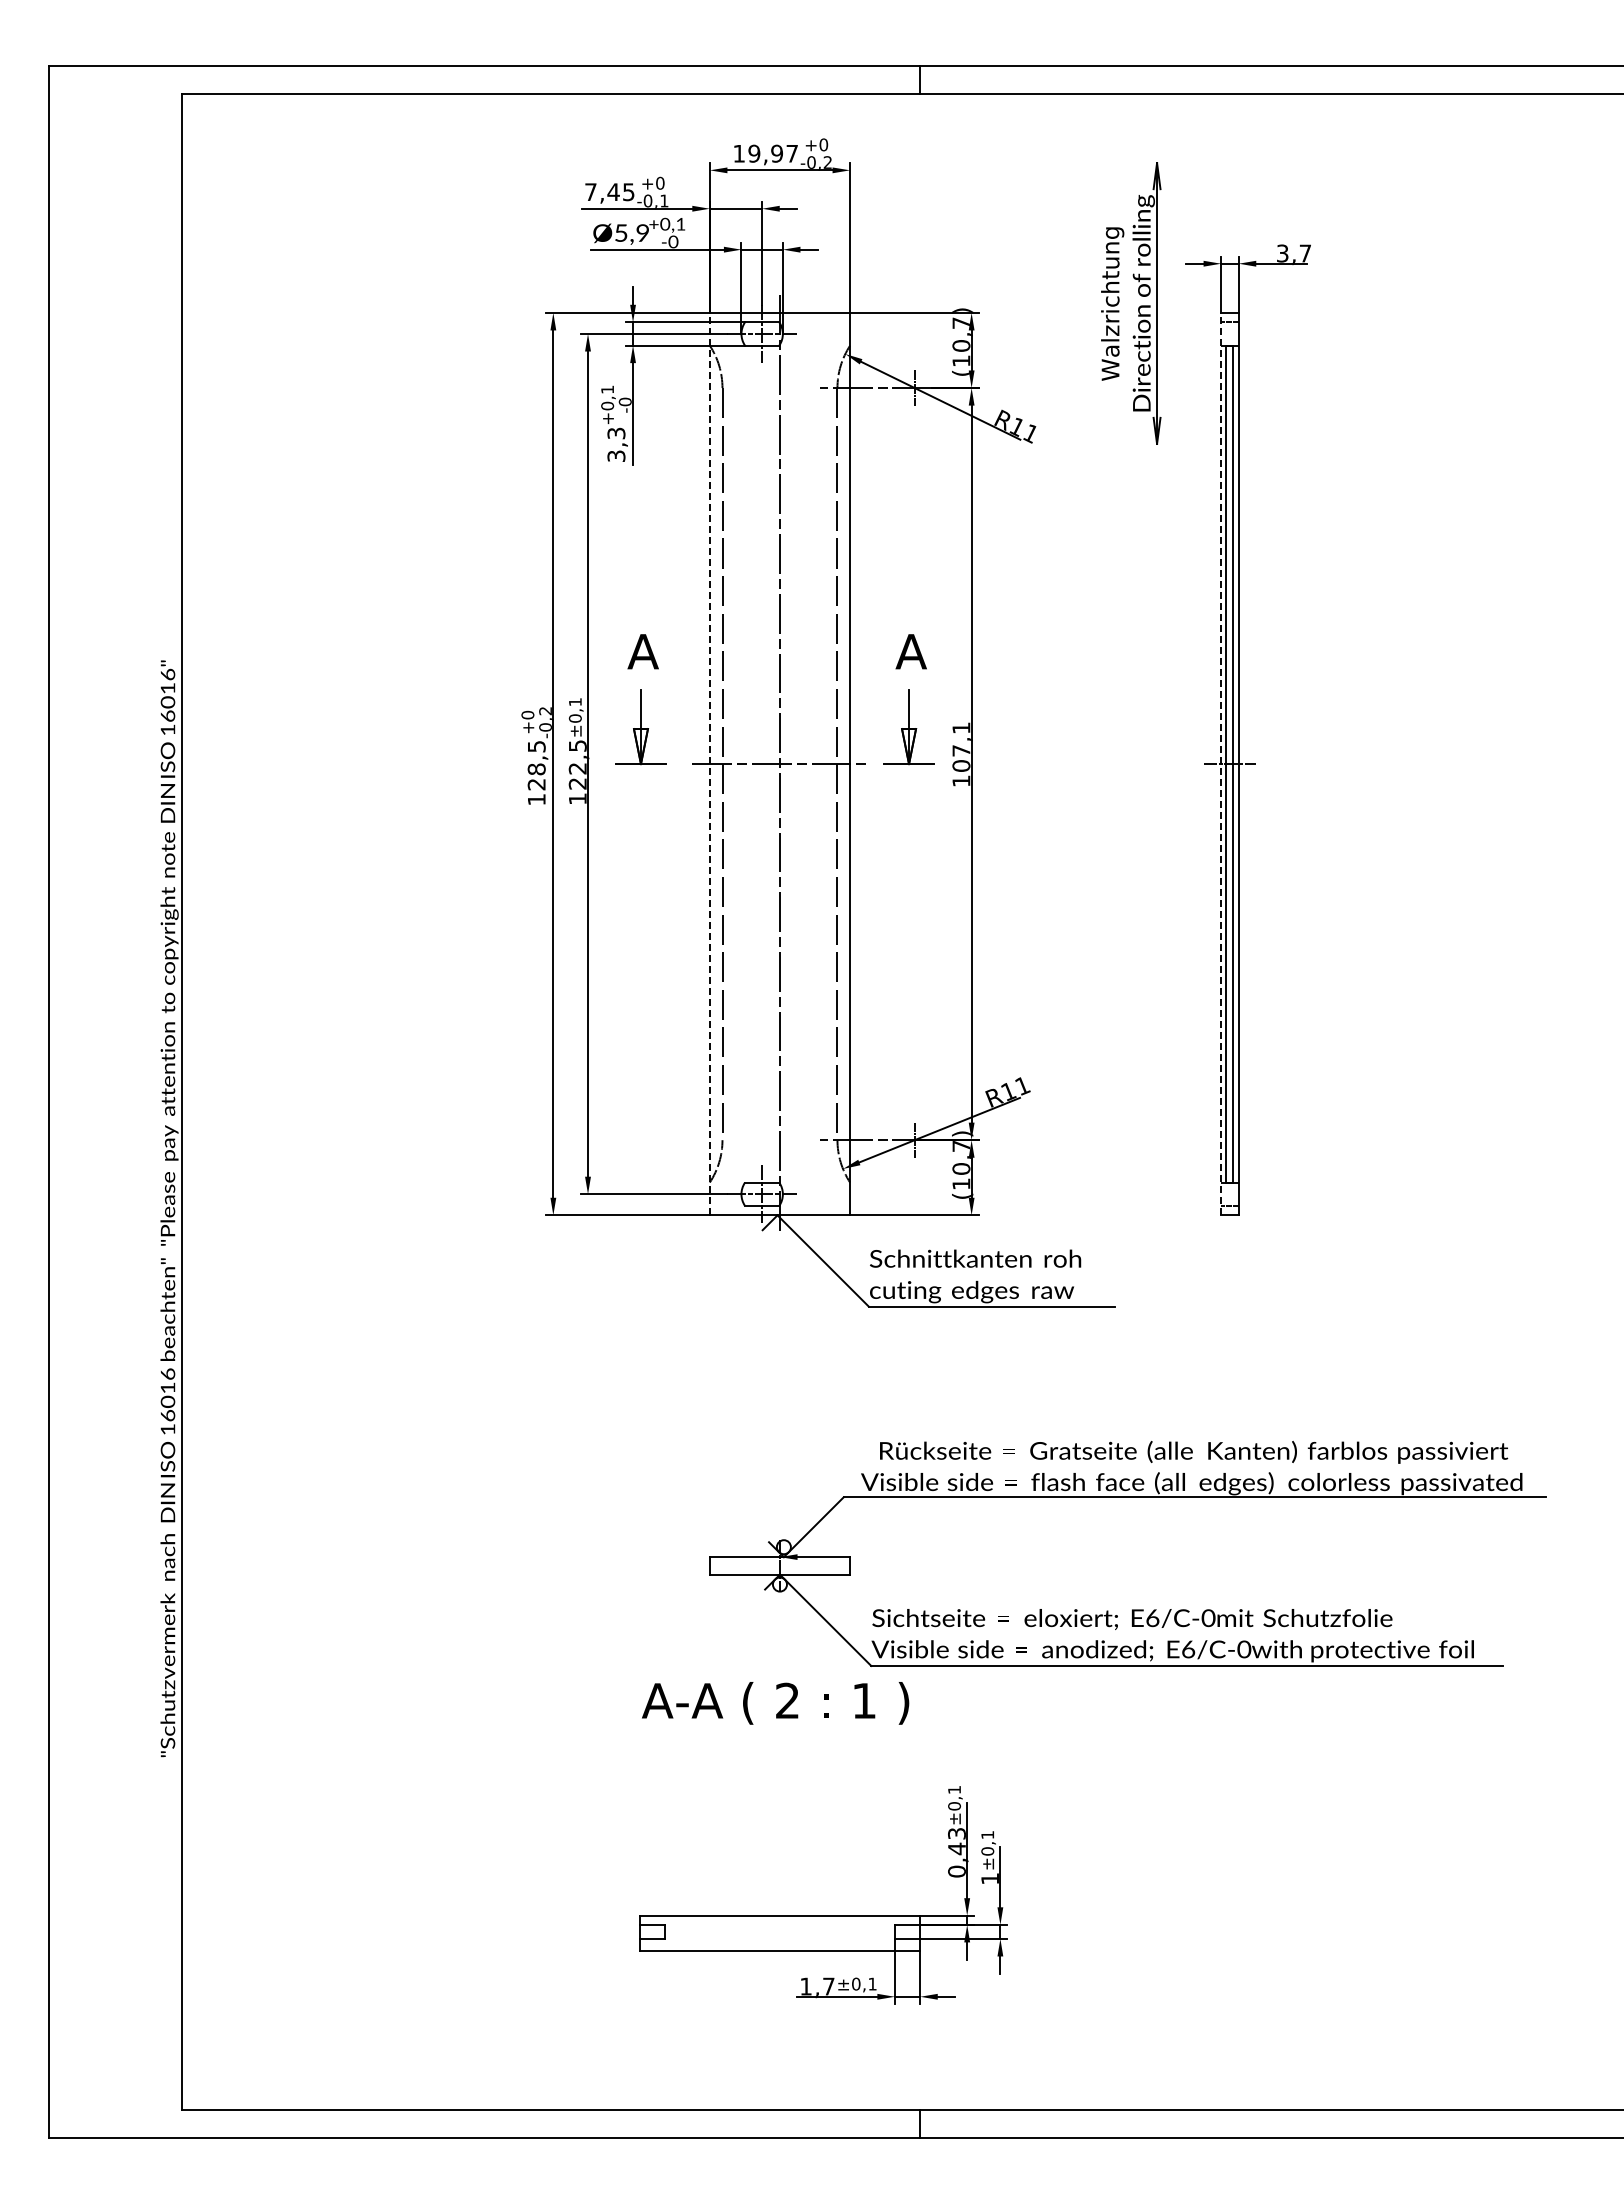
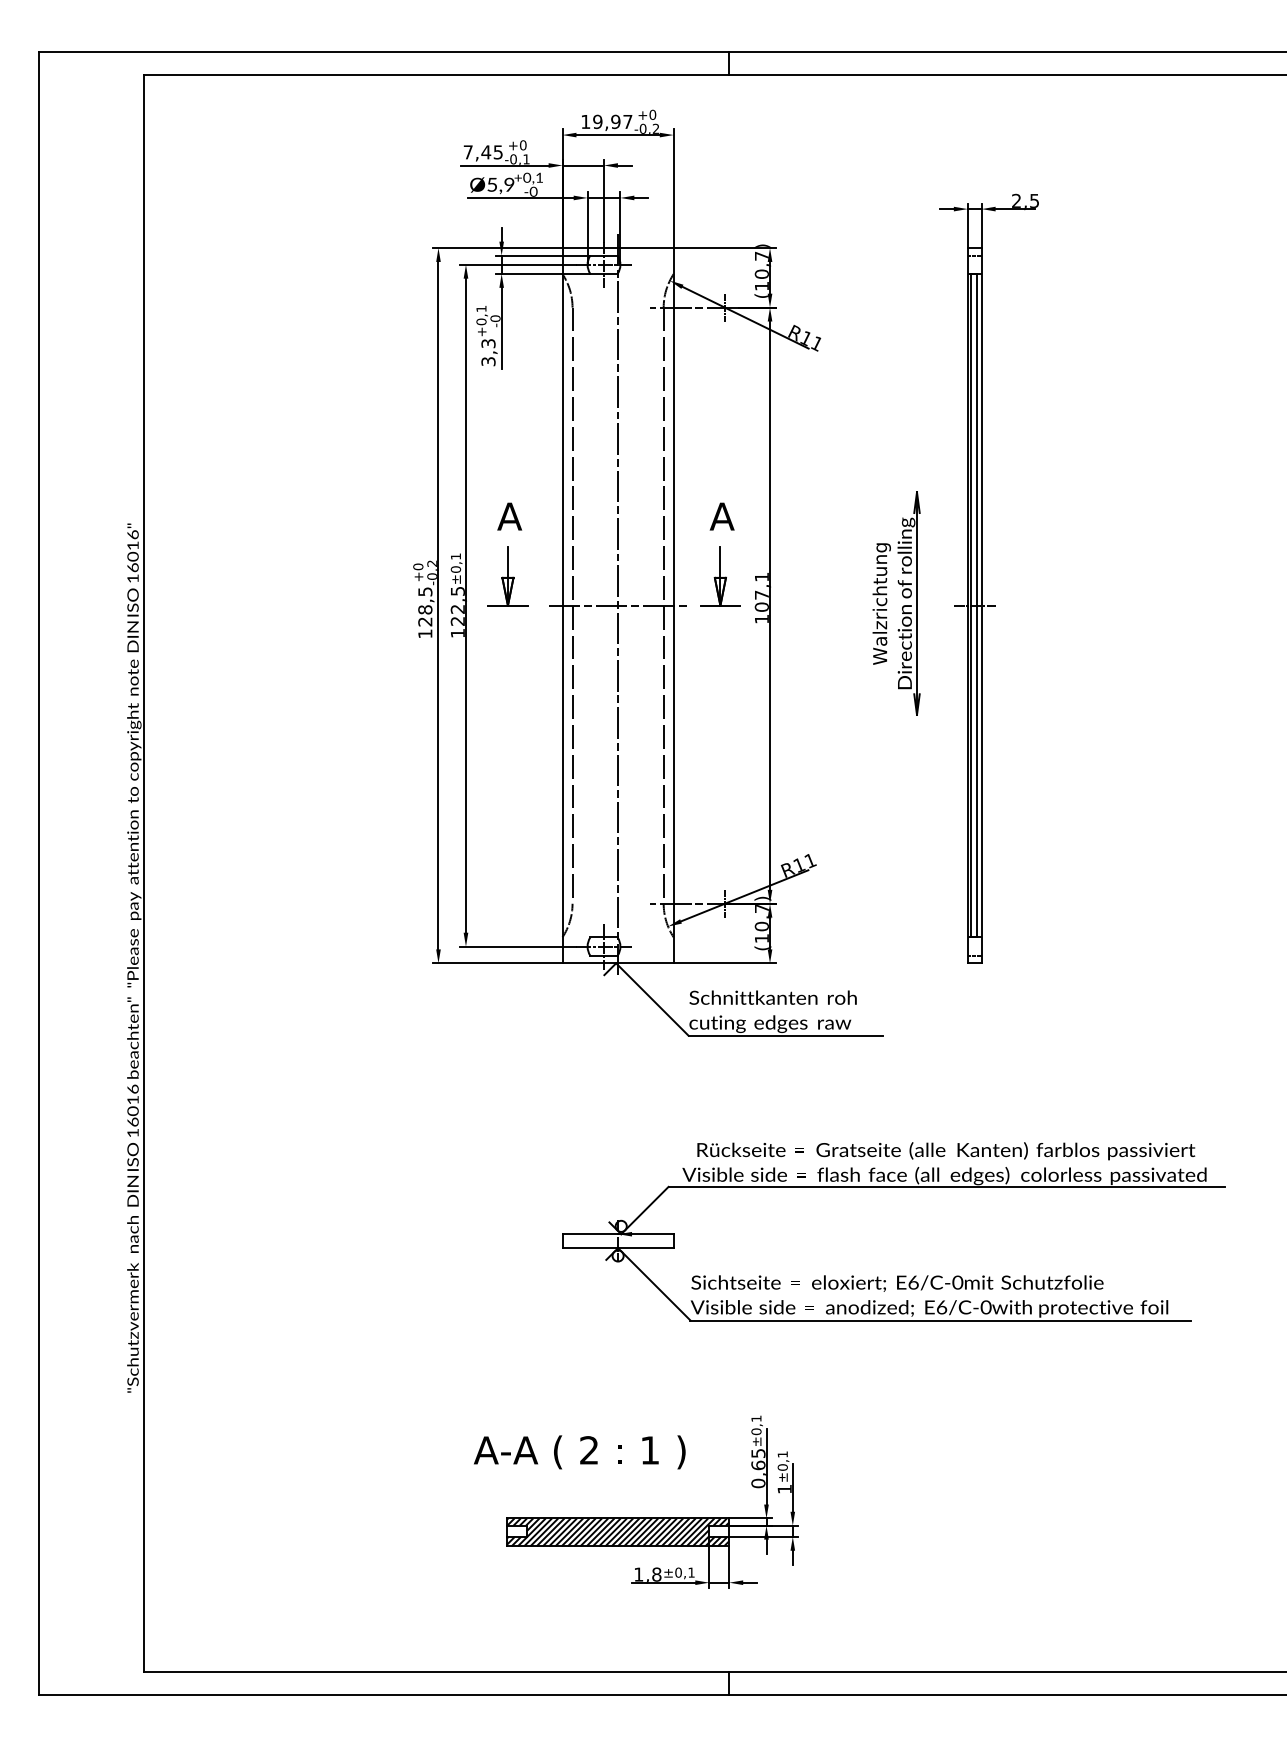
text: (1293, 253) -> (1025, 200), 3,7 -> 2,5
part: (1138, 307) -> (902, 606), moved
line: (709, 763) -> (562, 605), dashed -> solid
line: (1221, 763) -> (968, 605), dashed -> solid
text: (775, 1703) -> (579, 1452), moved
text: (956, 1841) -> (758, 1459), 0,43 -> 0,65
hatch: (779, 1932) -> (617, 1531), added
text: (828, 1986) -> (656, 1574), 1,7 -> 1,8

